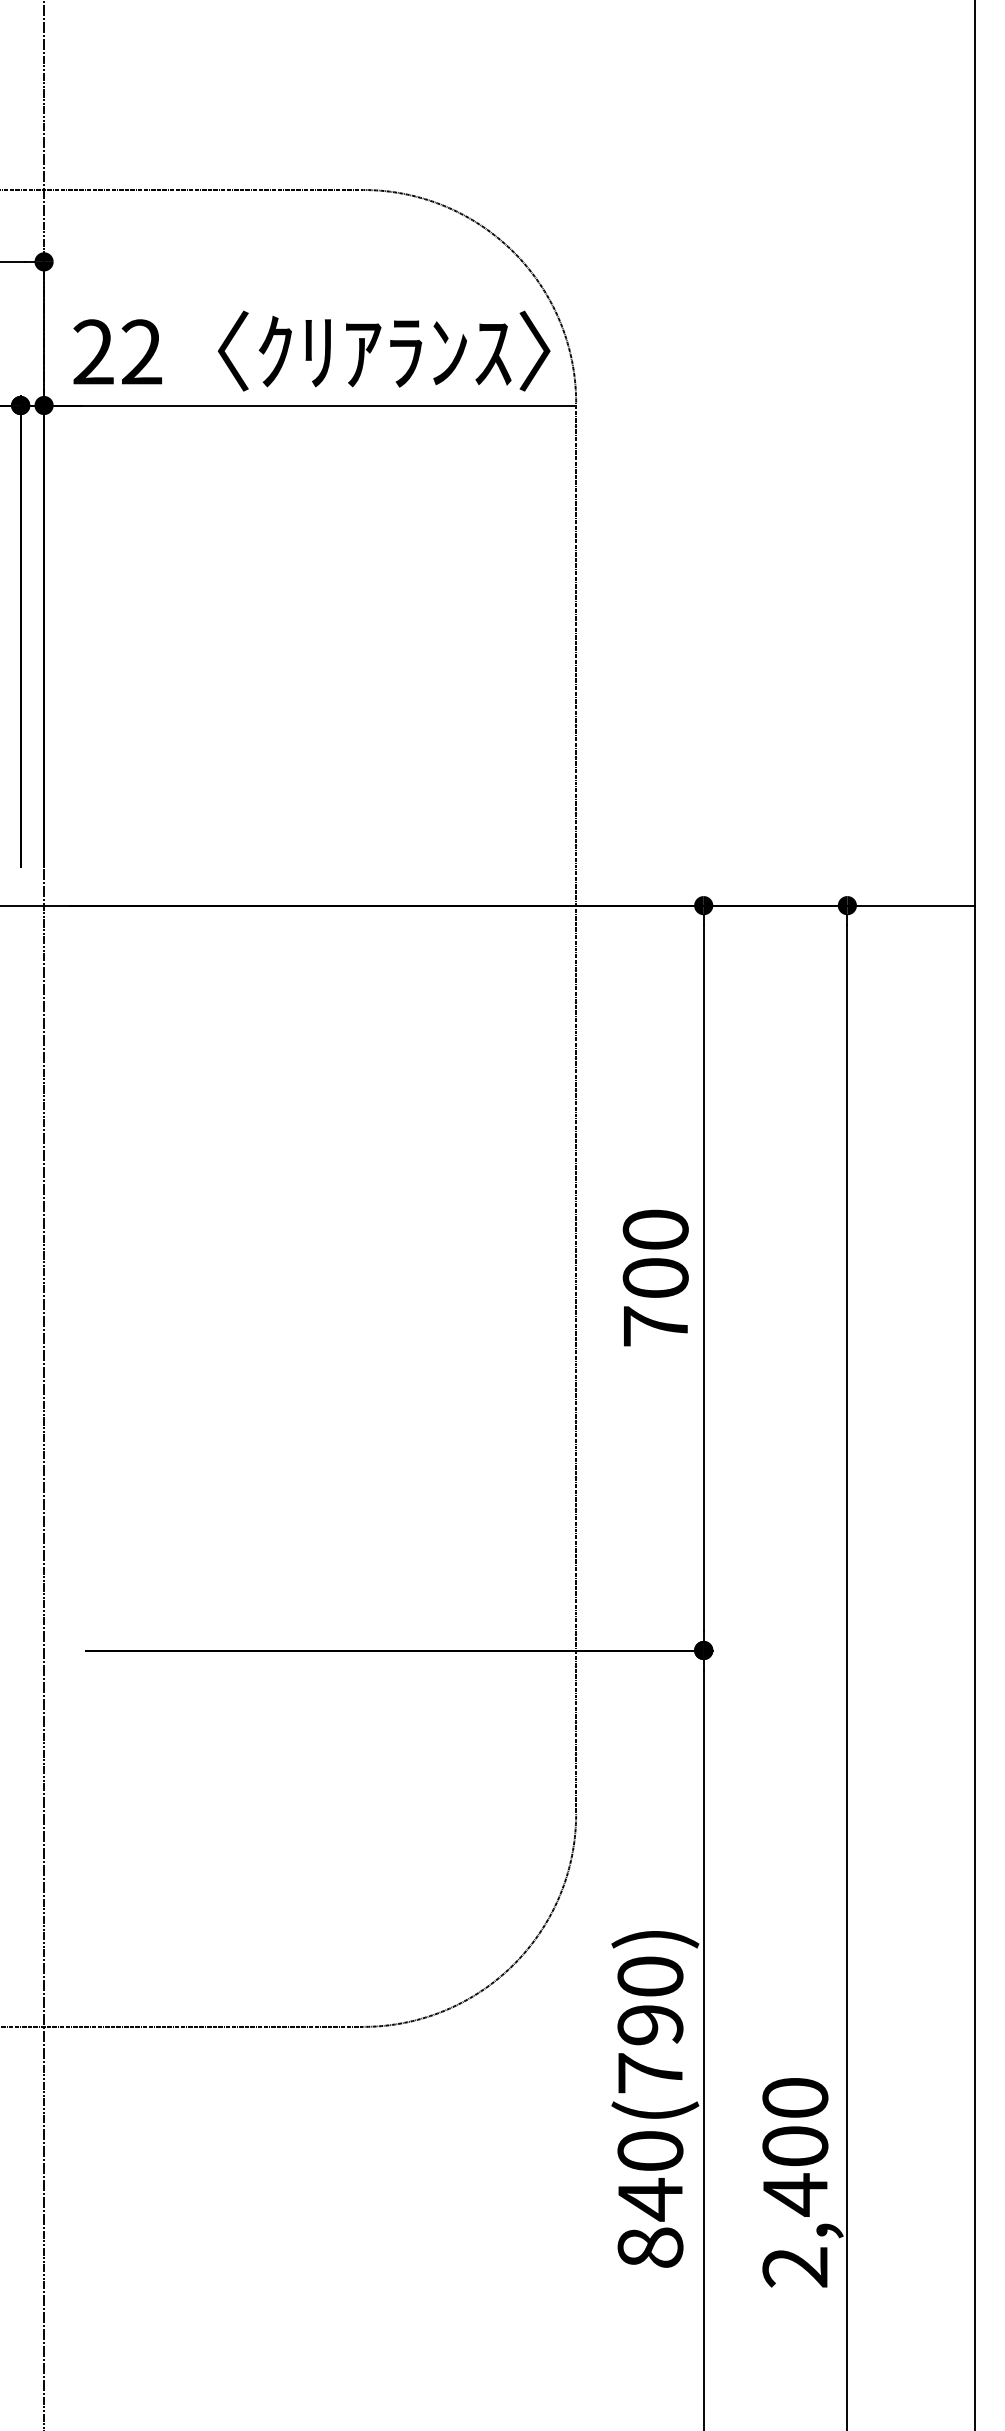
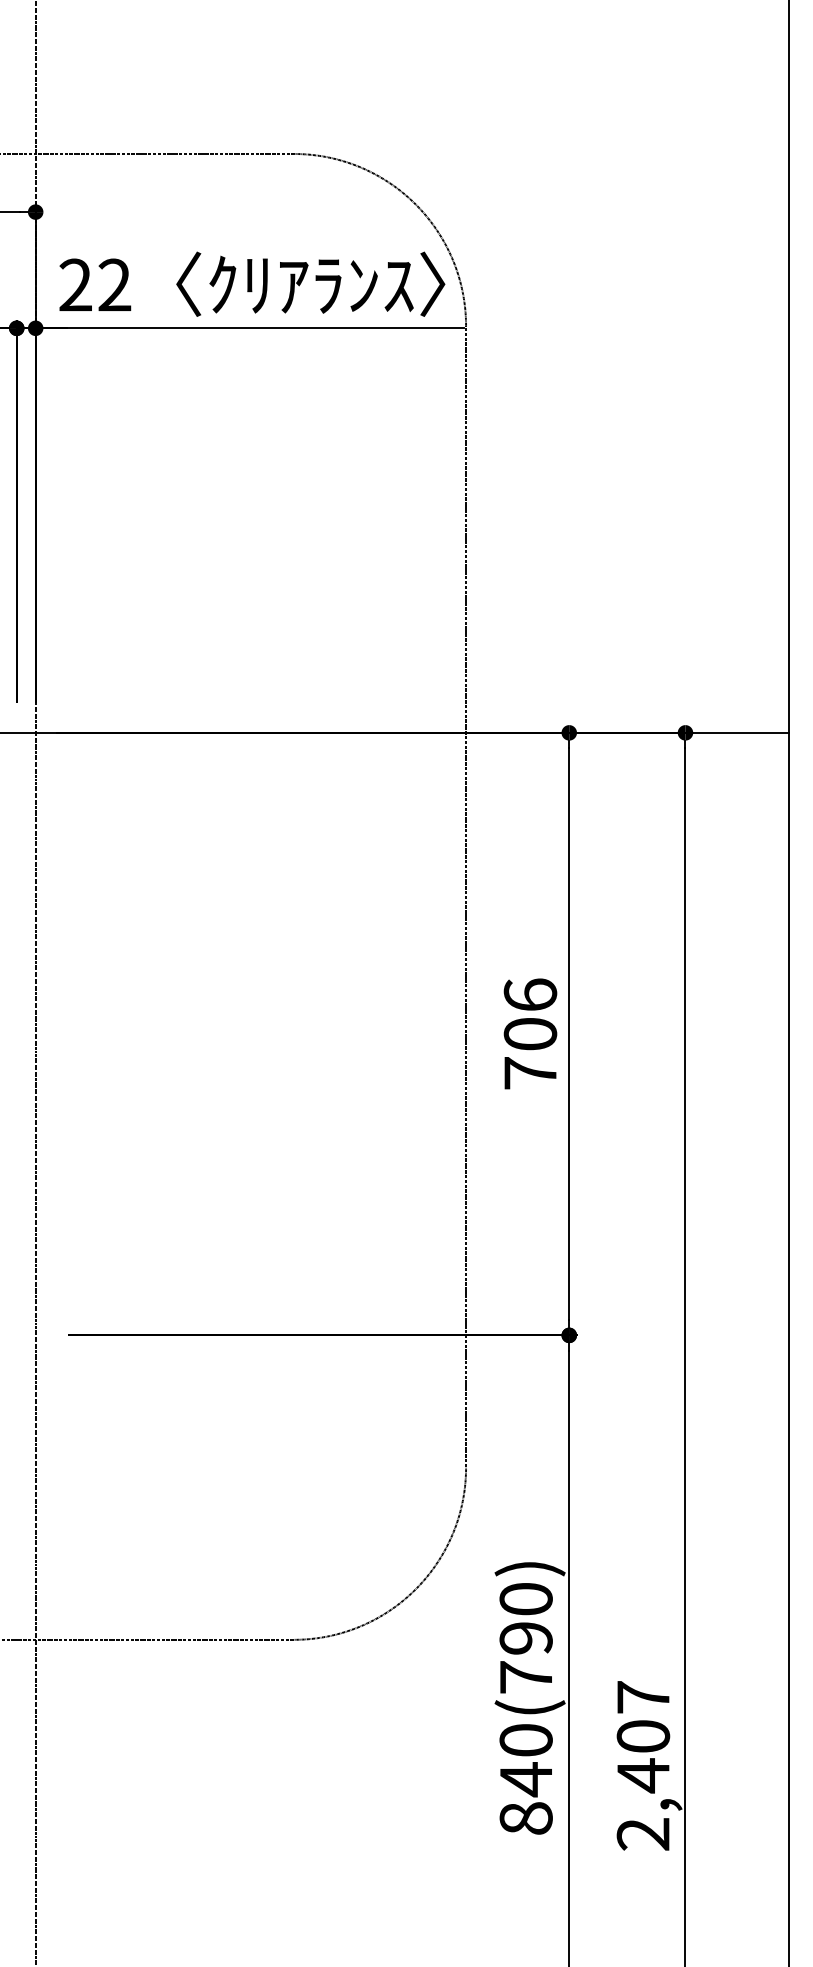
text: (655, 1229) -> (530, 994), 700 -> 706
text: (795, 2097) -> (643, 1696), 2,400 -> 2,407

